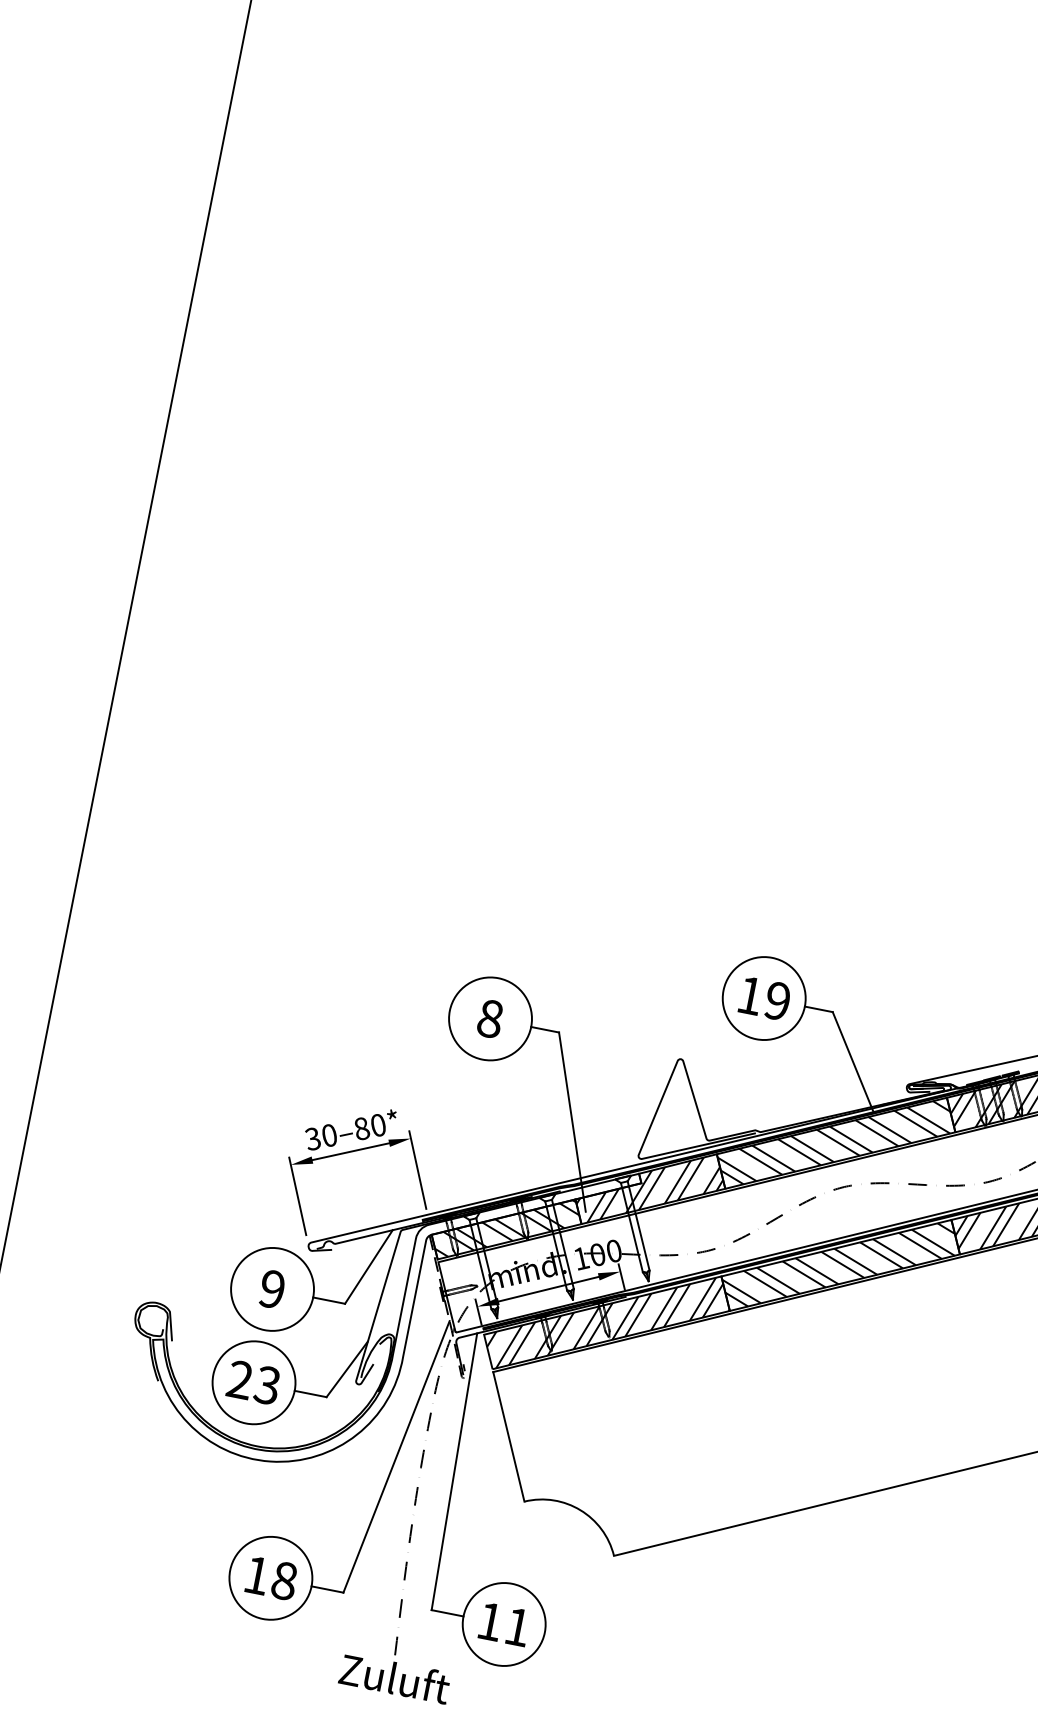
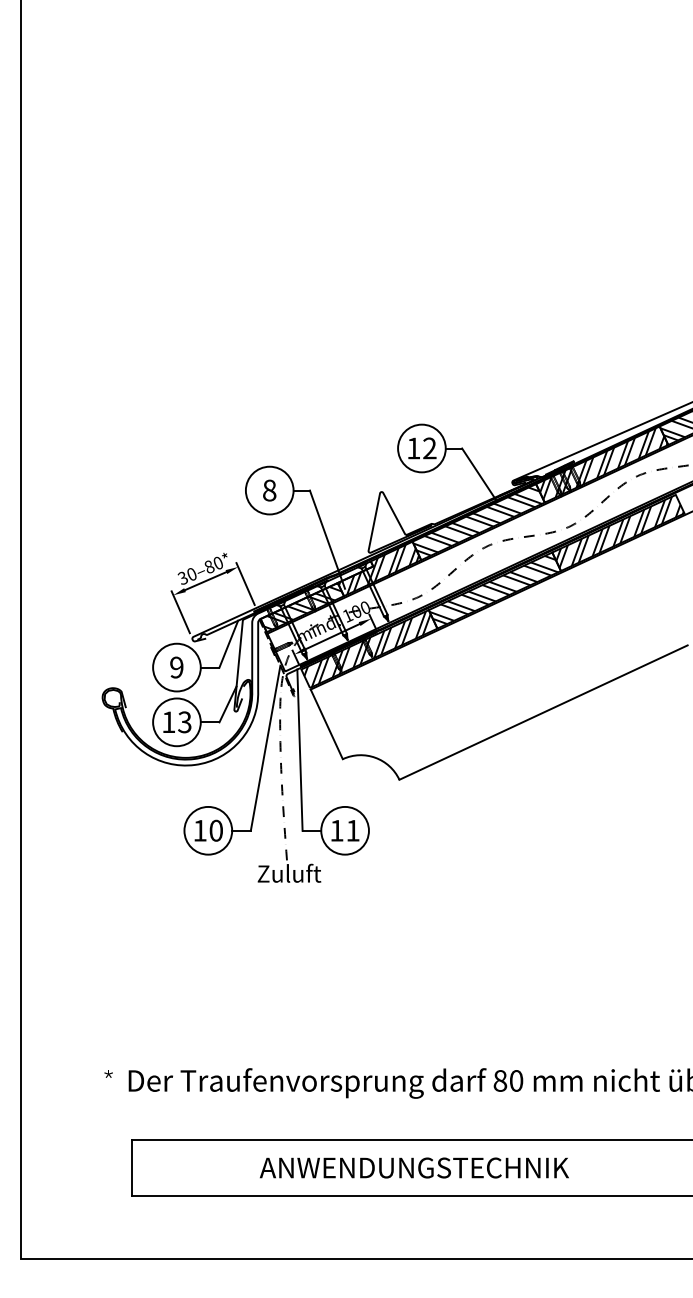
text: (777, 1001) -> (429, 448), 19 -> 12
text: (239, 1378) -> (168, 721), 23 -> 13
text: (283, 1580) -> (215, 830), 18 -> 10

